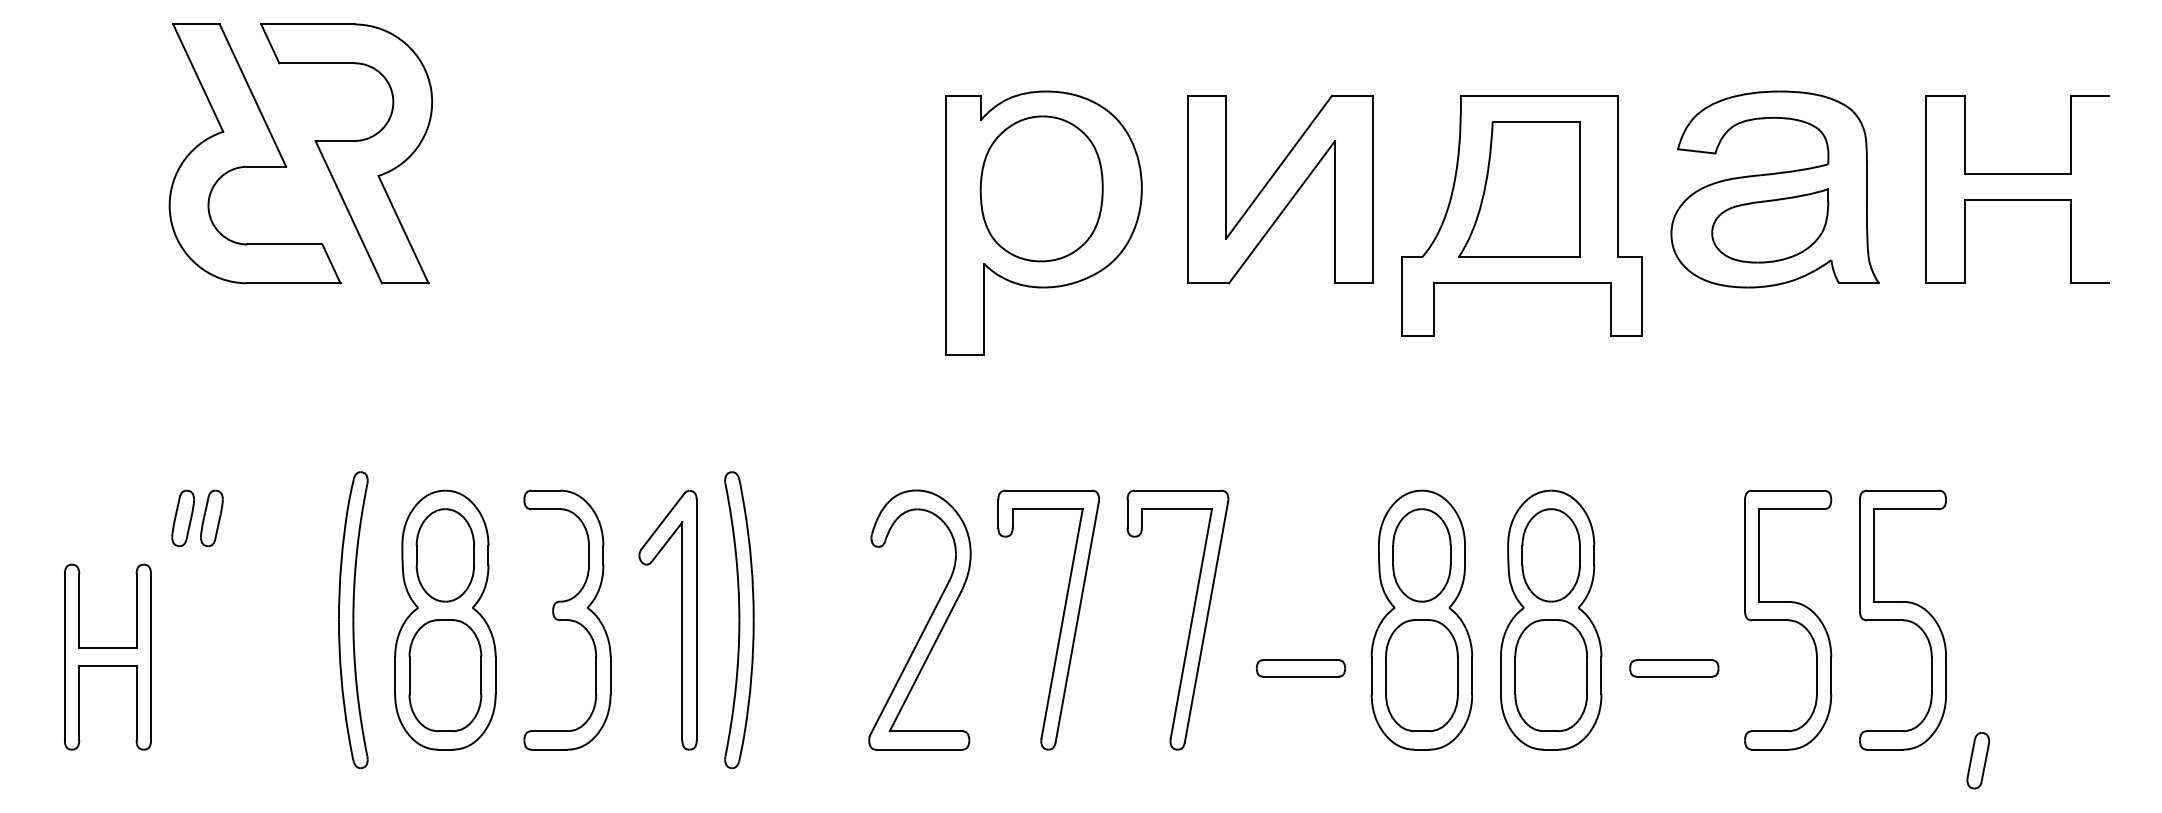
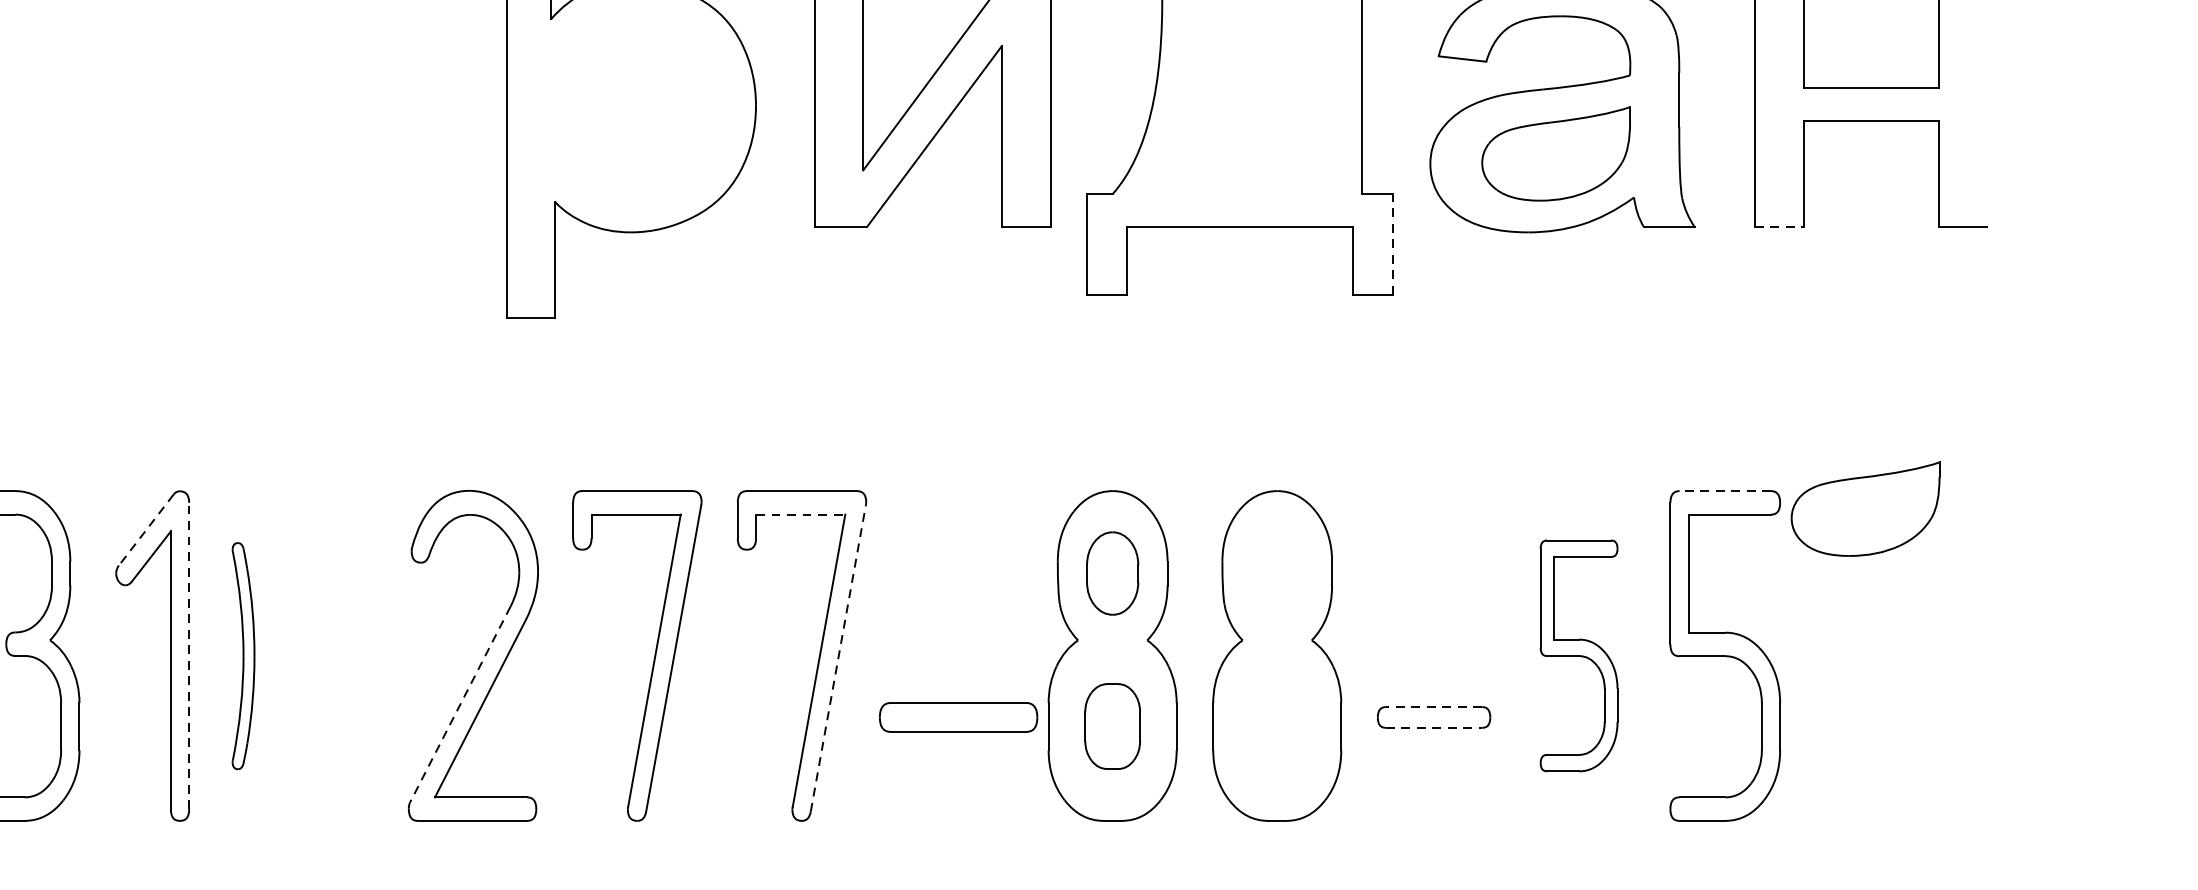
part: (1041, 188) -> (628, 106), removed
part: (1519, 189) -> (1236, 107), removed
line: (1945, 283) -> (1779, 227), solid -> dashed
line: (1642, 296) -> (1393, 243), solid -> dashed
line: (1903, 490) -> (1725, 490), solid -> dashed
part: (2013, 504) -> (1865, 508), added
line: (1177, 509) -> (801, 515), solid -> dashed
line: (662, 521) -> (145, 530), solid -> dashed
part: (1421, 555) -> (1112, 573), size x0.7
part: (1550, 555) -> (1276, 573), removed
line: (696, 619) -> (188, 655), solid -> dashed
part: (1788, 619) -> (1579, 655), size x0.7
part: (739, 620) -> (243, 656), size x0.6
line: (1206, 621) -> (838, 657), solid -> dashed
line: (909, 658) -> (460, 704), solid -> dashed
line: (1674, 660) -> (1434, 707), solid -> dashed
part: (1300, 668) -> (958, 717), size x1.4
part: (1421, 675) -> (1112, 726), size x0.6
part: (1550, 675) -> (1276, 726), removed
line: (1674, 676) -> (1434, 727), solid -> dashed
part: (1978, 760) -> (1821, 834), removed

